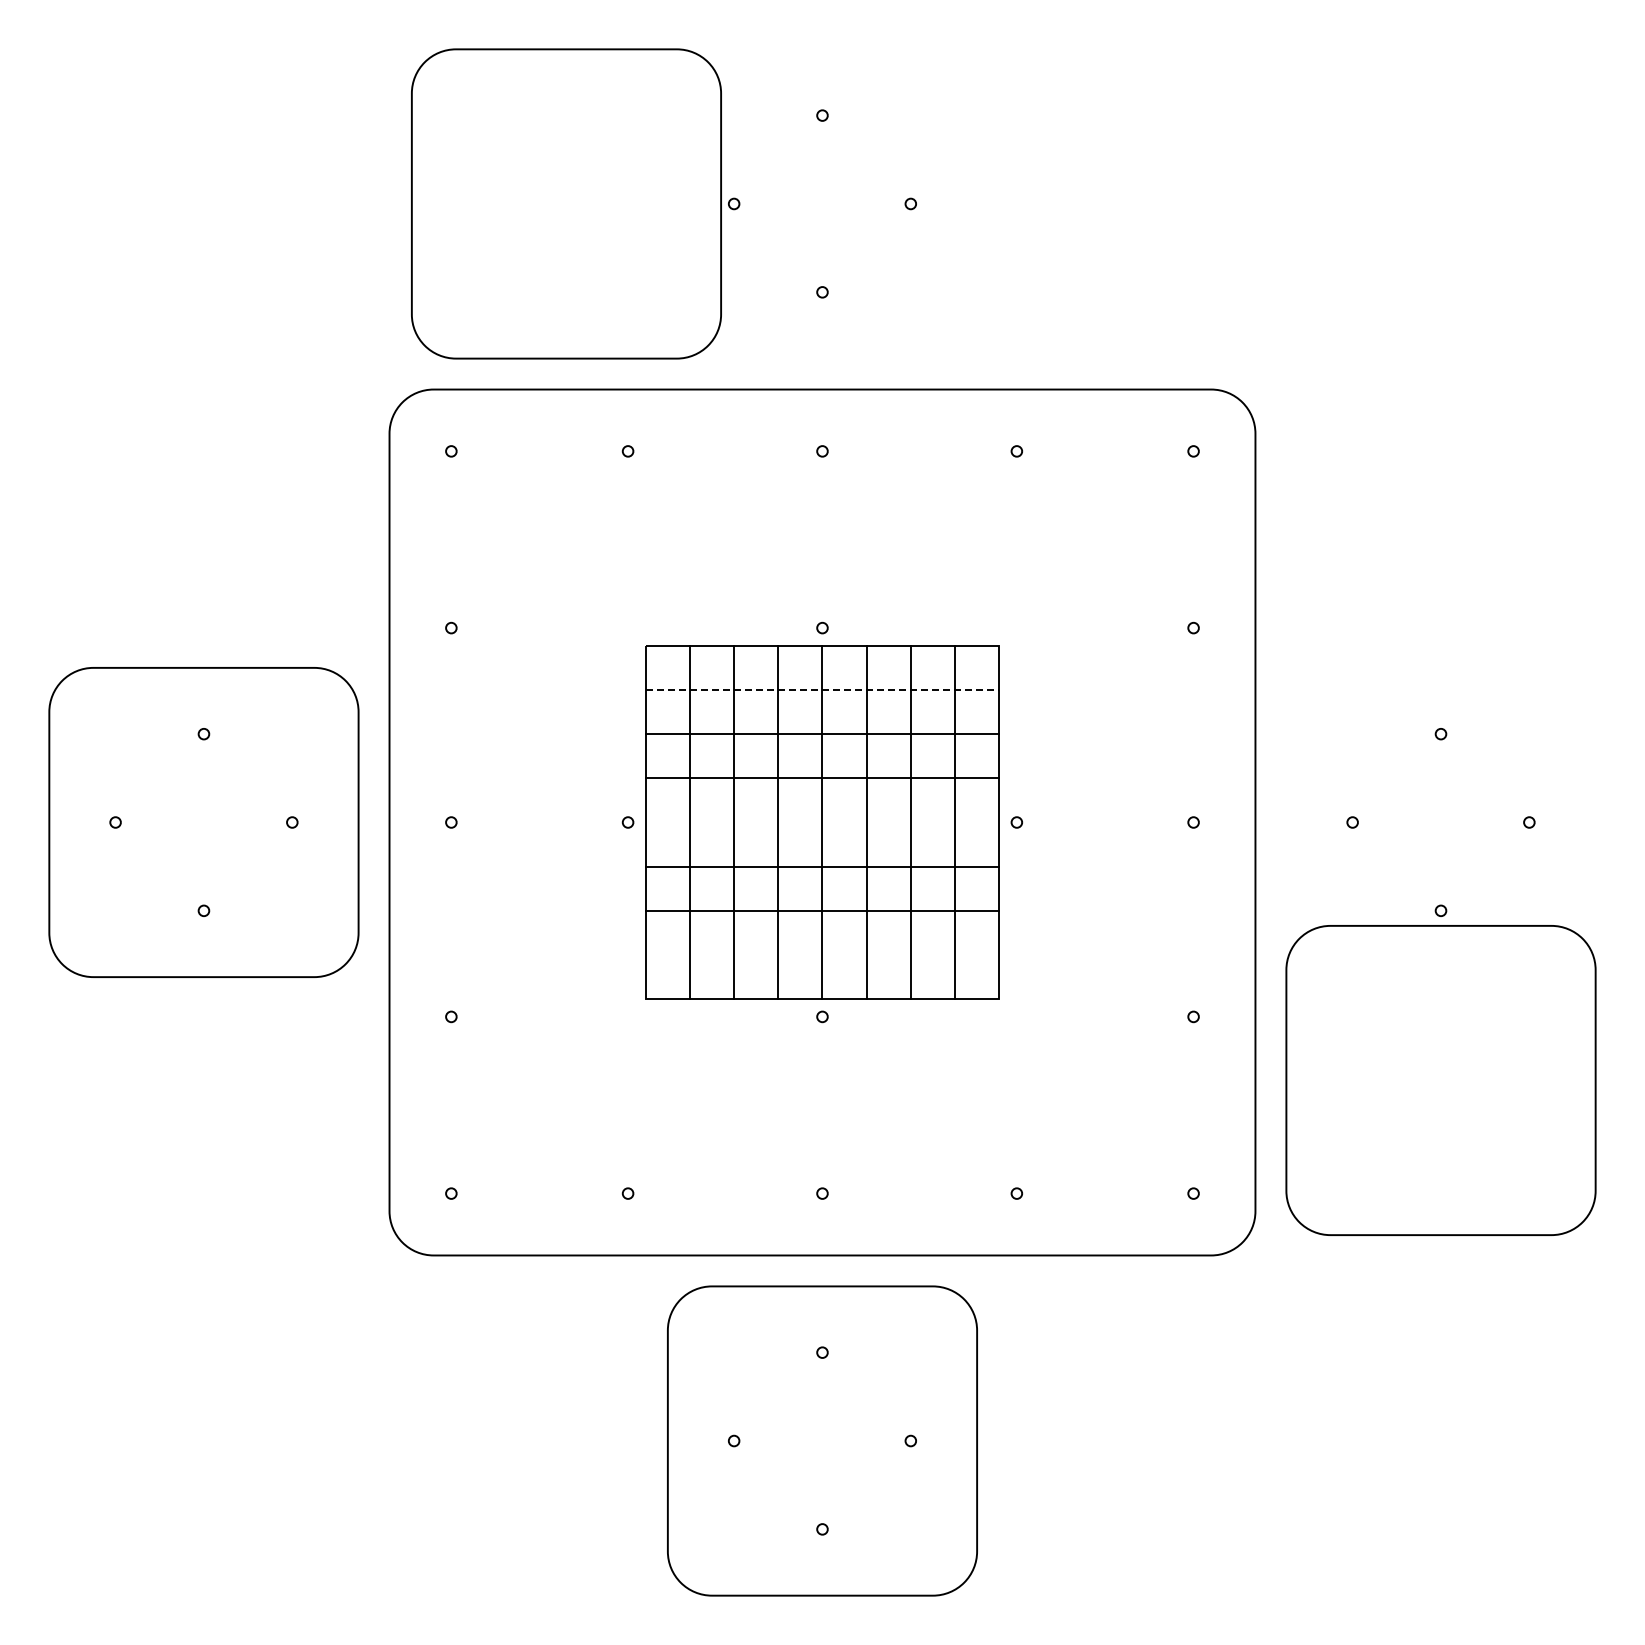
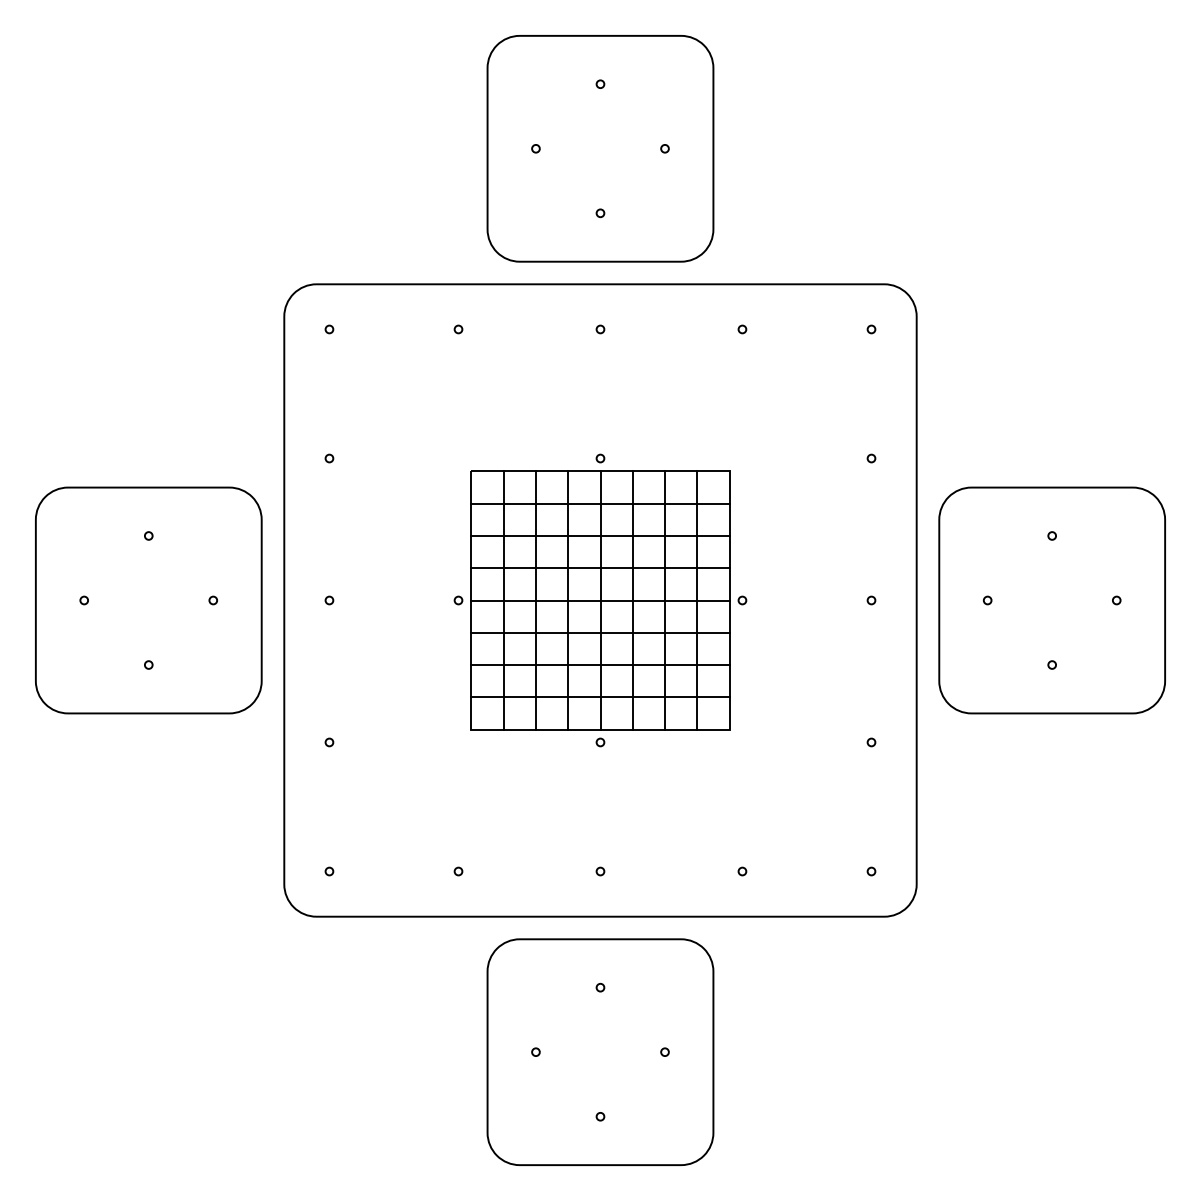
part: (566, 203) -> (600, 148), moved
line: (822, 689) -> (600, 503), dashed -> solid
line: (822, 822) -> (600, 600), added
line: (822, 955) -> (600, 697), added
part: (1440, 1080) -> (1051, 600), moved

